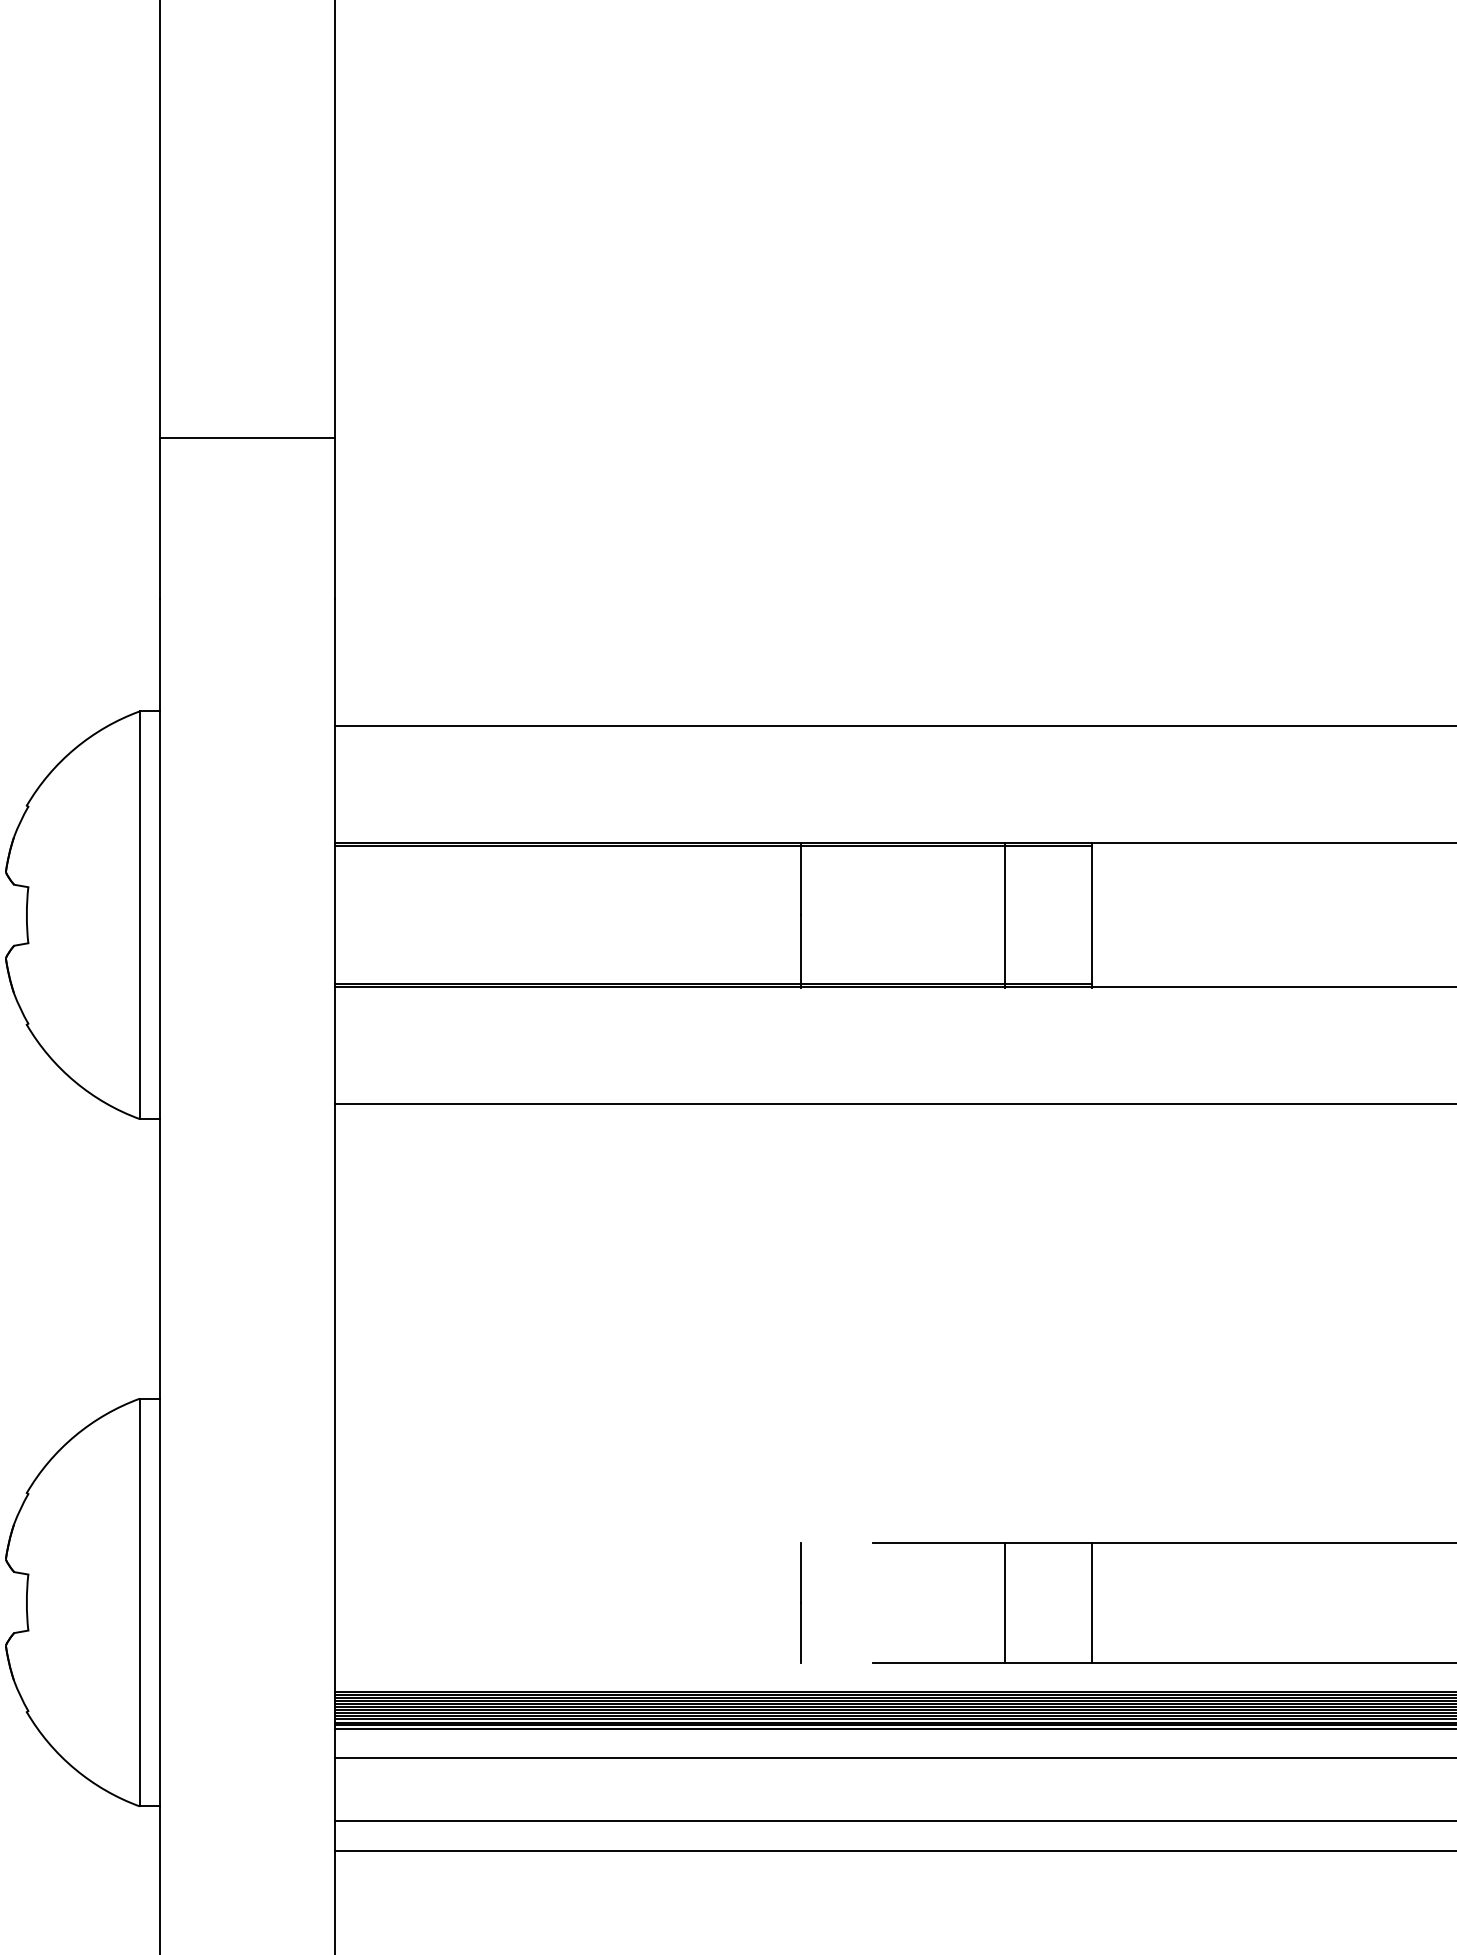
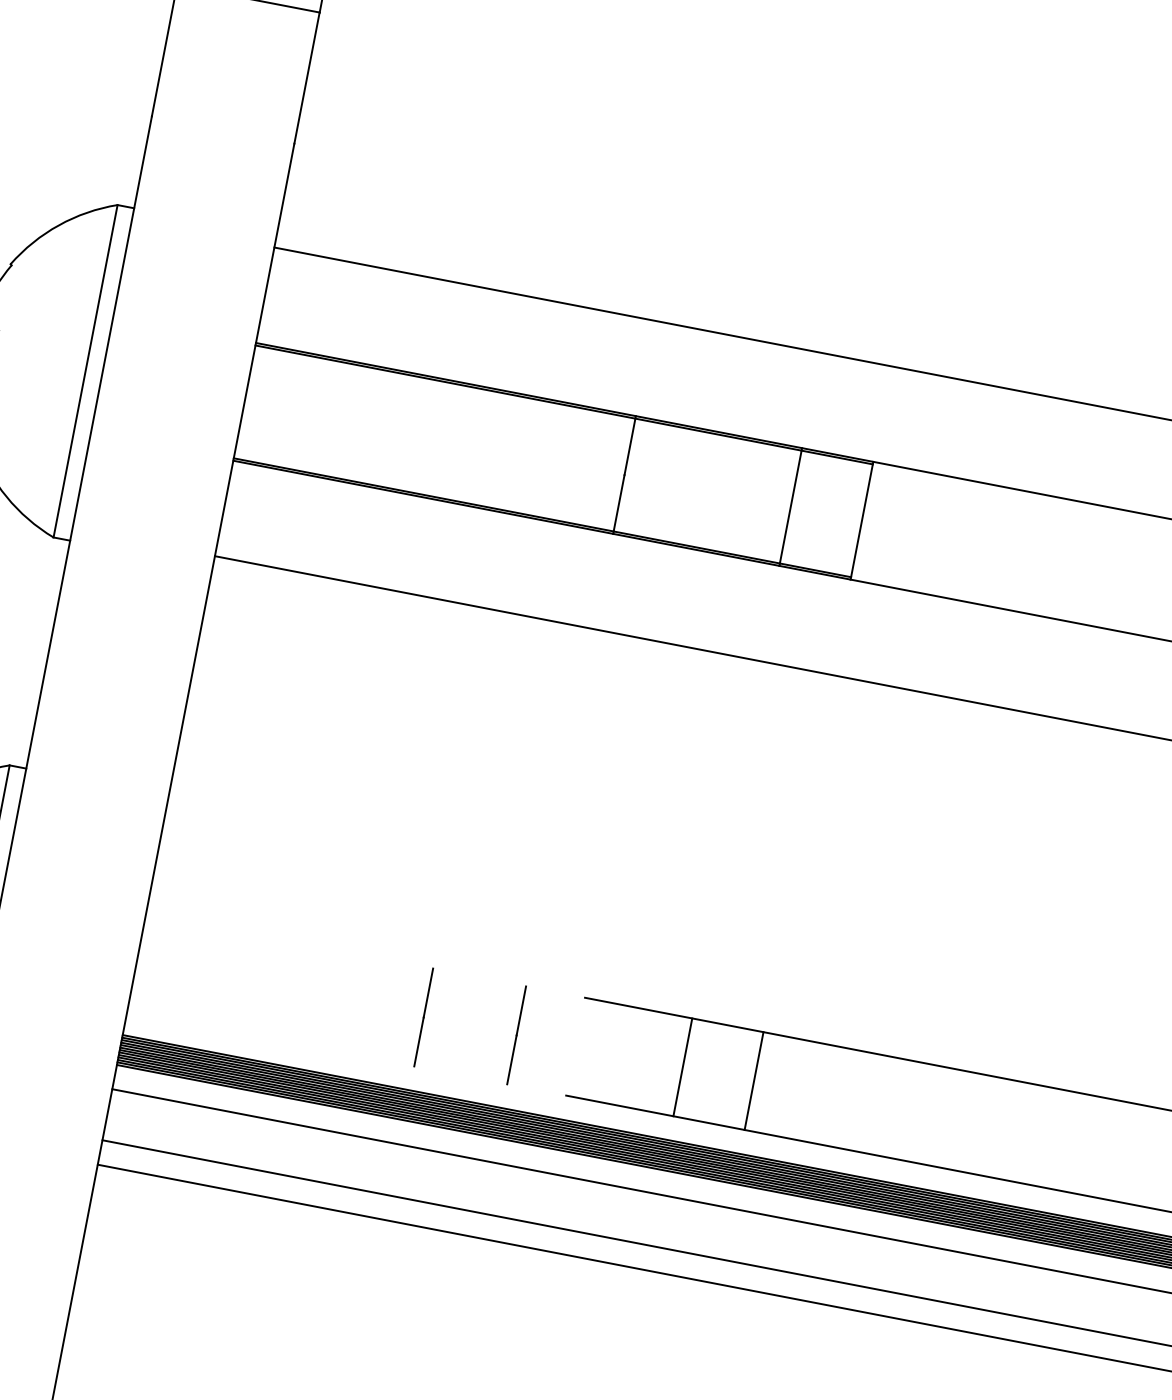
line: (686, 1602) -> (423, 1017), added

